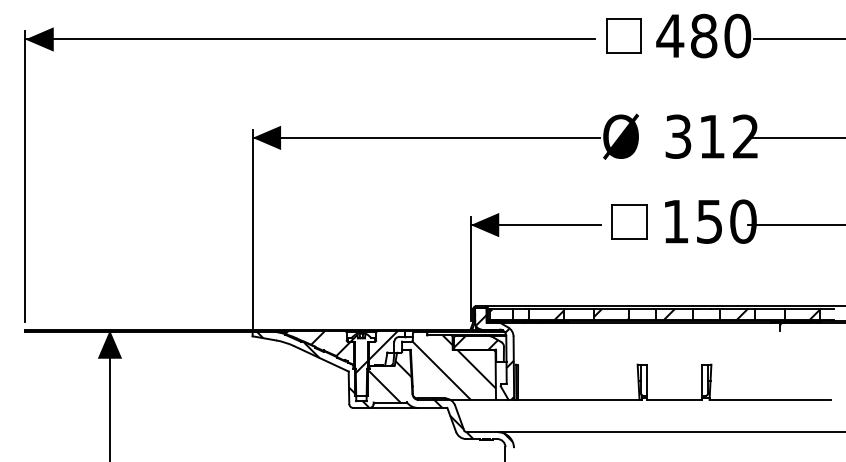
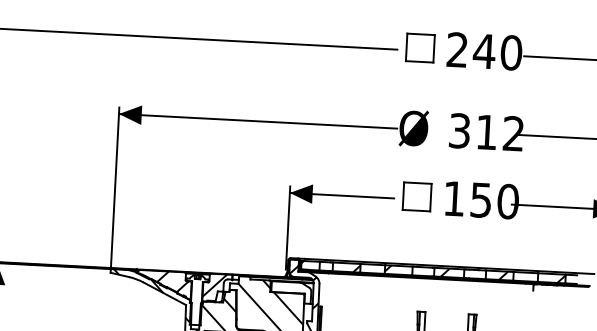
text: (686, 35) -> (470, 50), 480 -> 240
hatch: (476, 342) -> (289, 287), removed
hatch: (359, 354) -> (195, 291), removed

